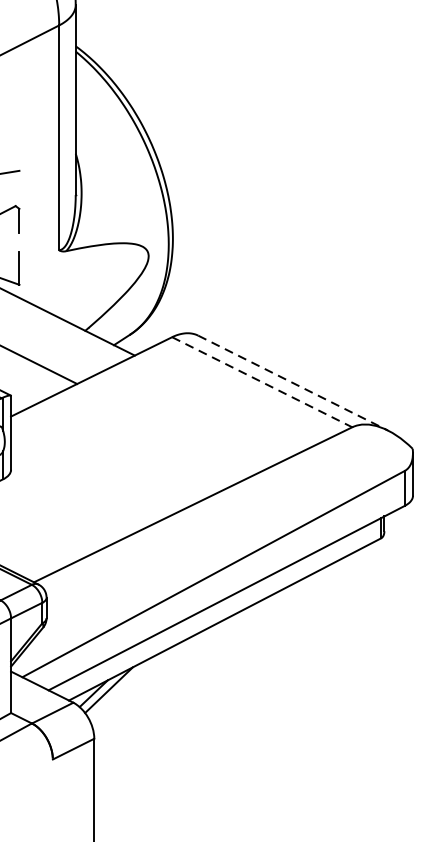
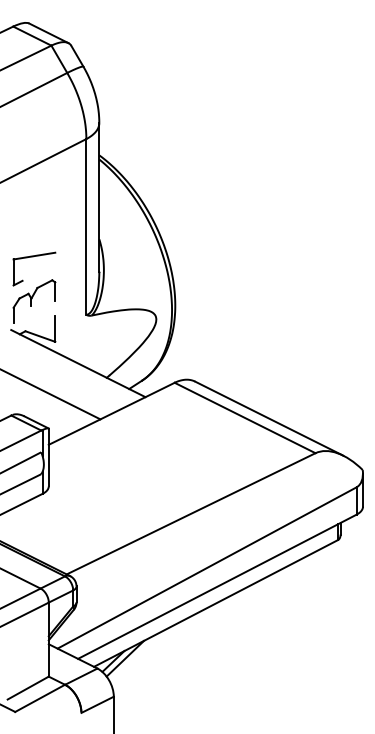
line: (262, 382) -> (245, 418), dashed -> solid
line: (293, 382) -> (269, 418), dashed -> solid

